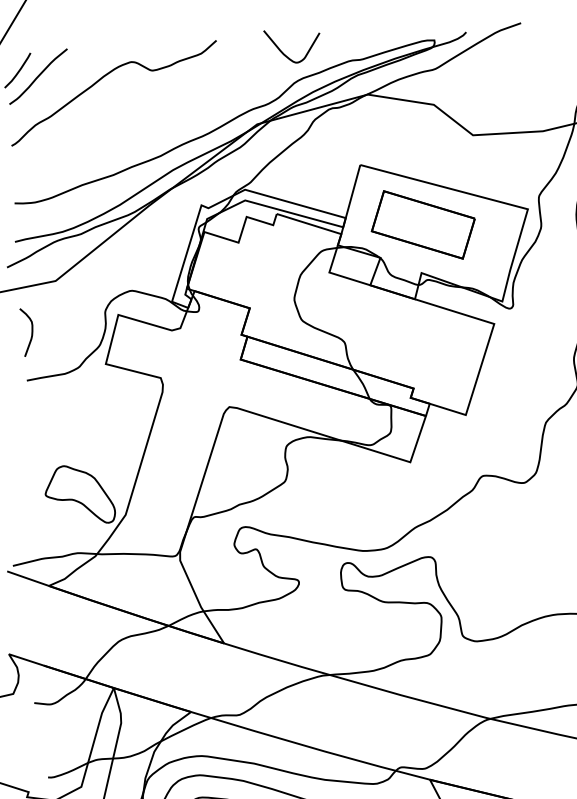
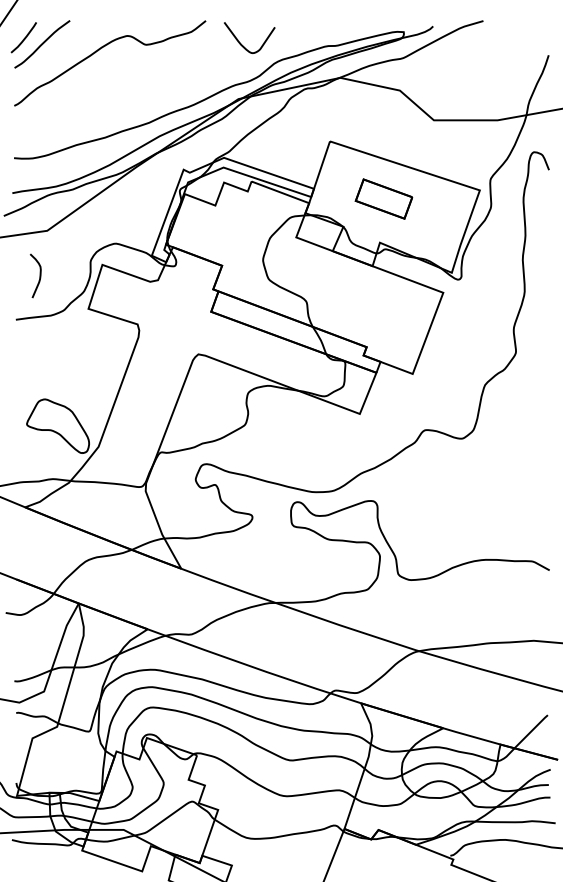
curve: (285, 53) -> (242, 44), moved
part: (422, 224) -> (383, 198), size x0.6
curve: (31, 331) -> (39, 275), moved

